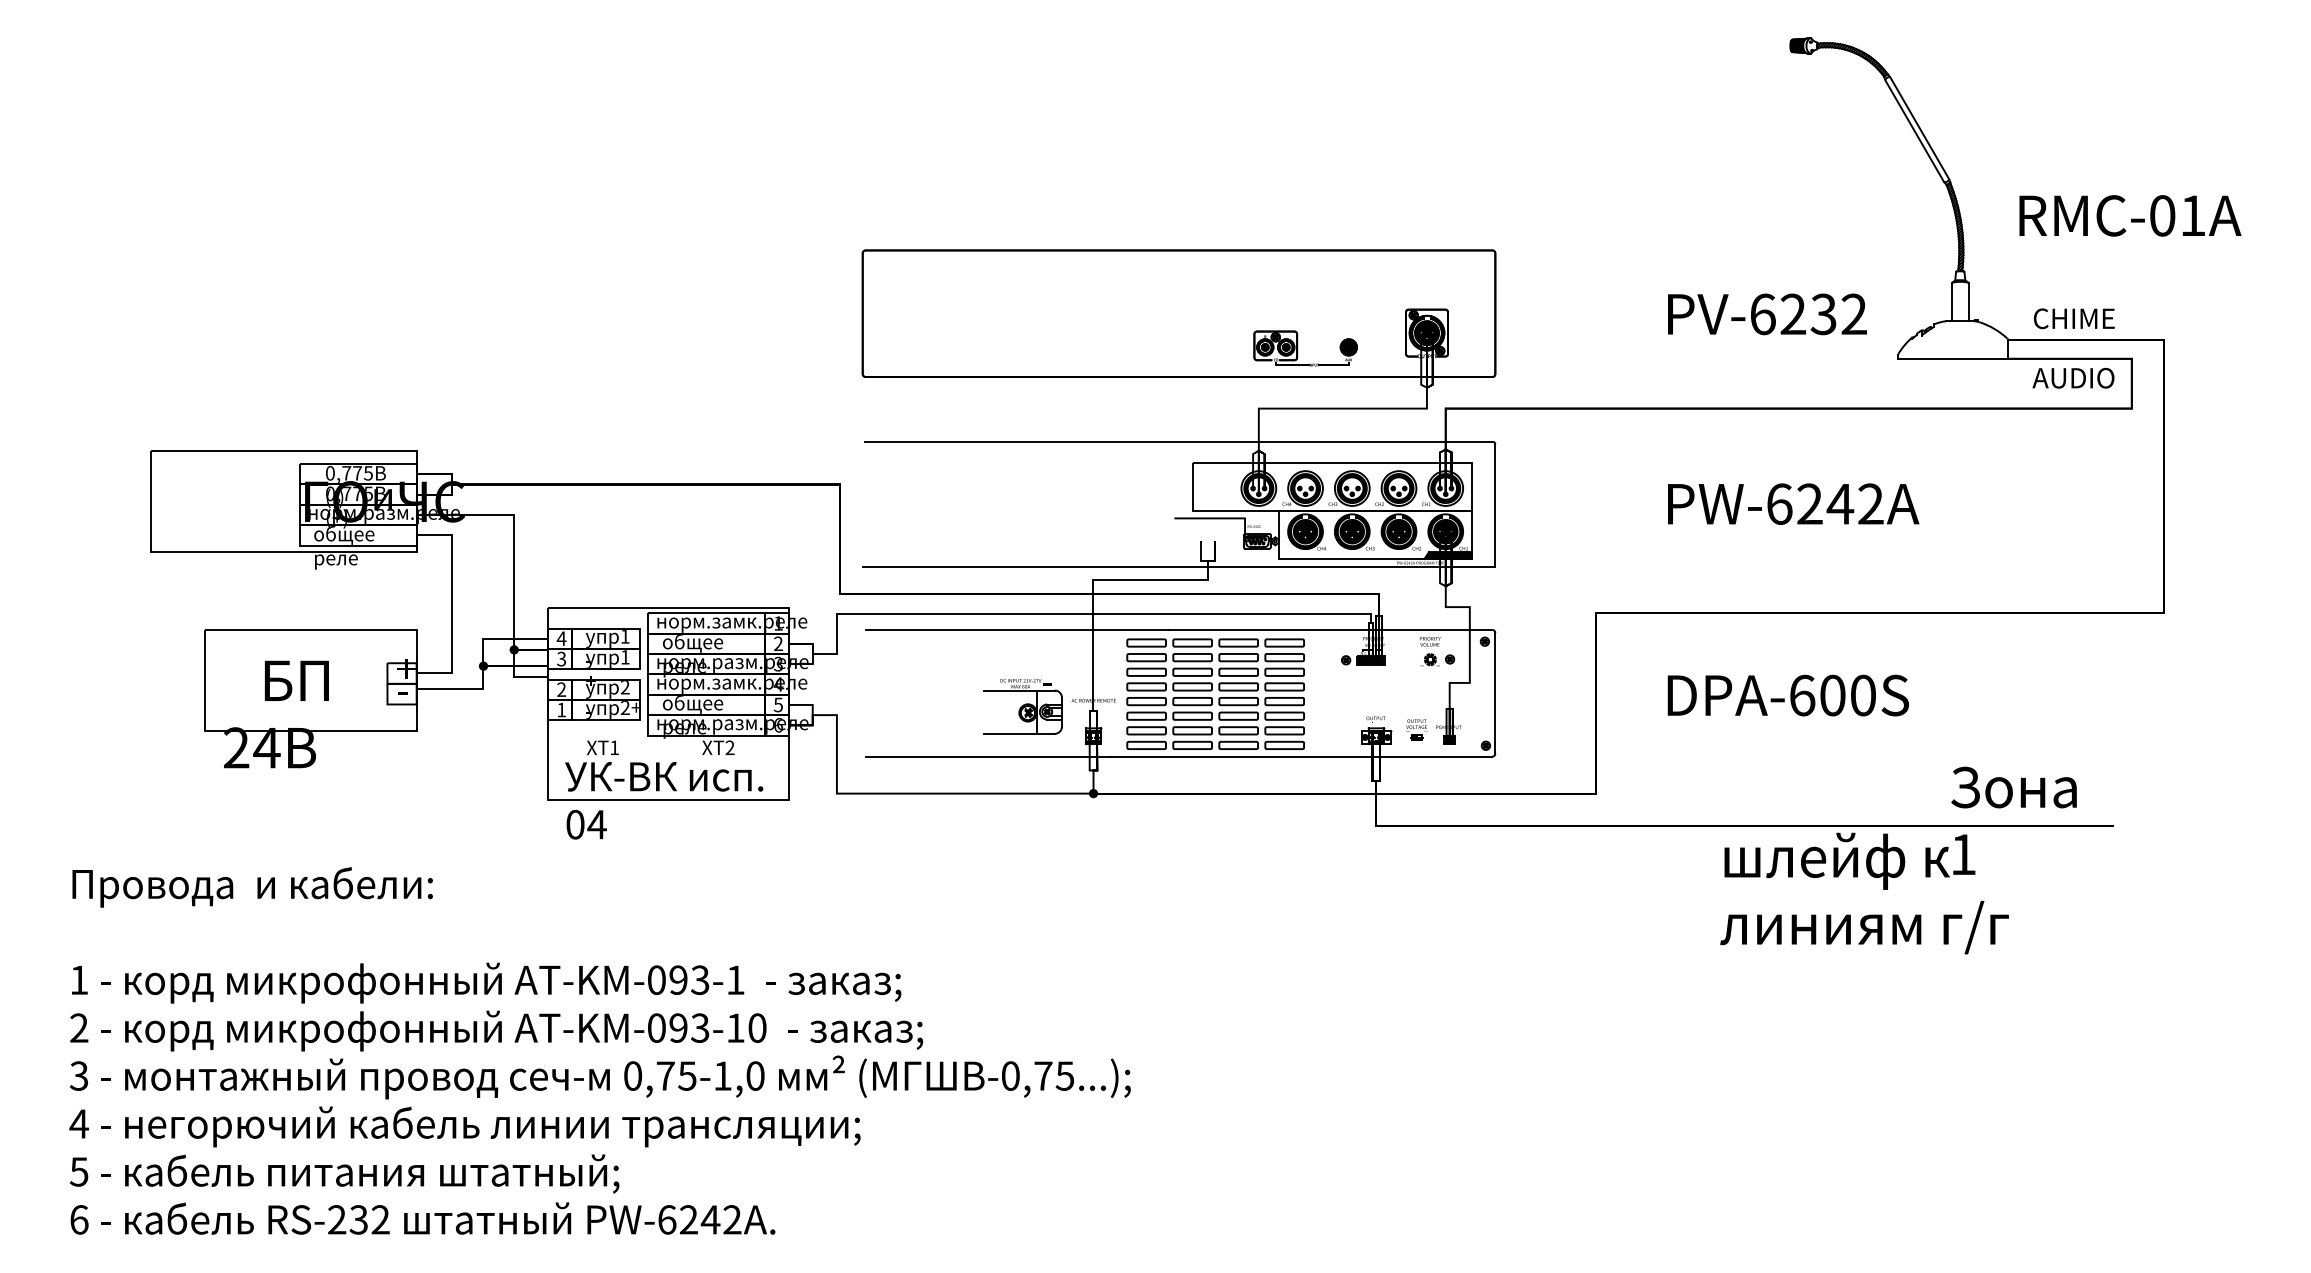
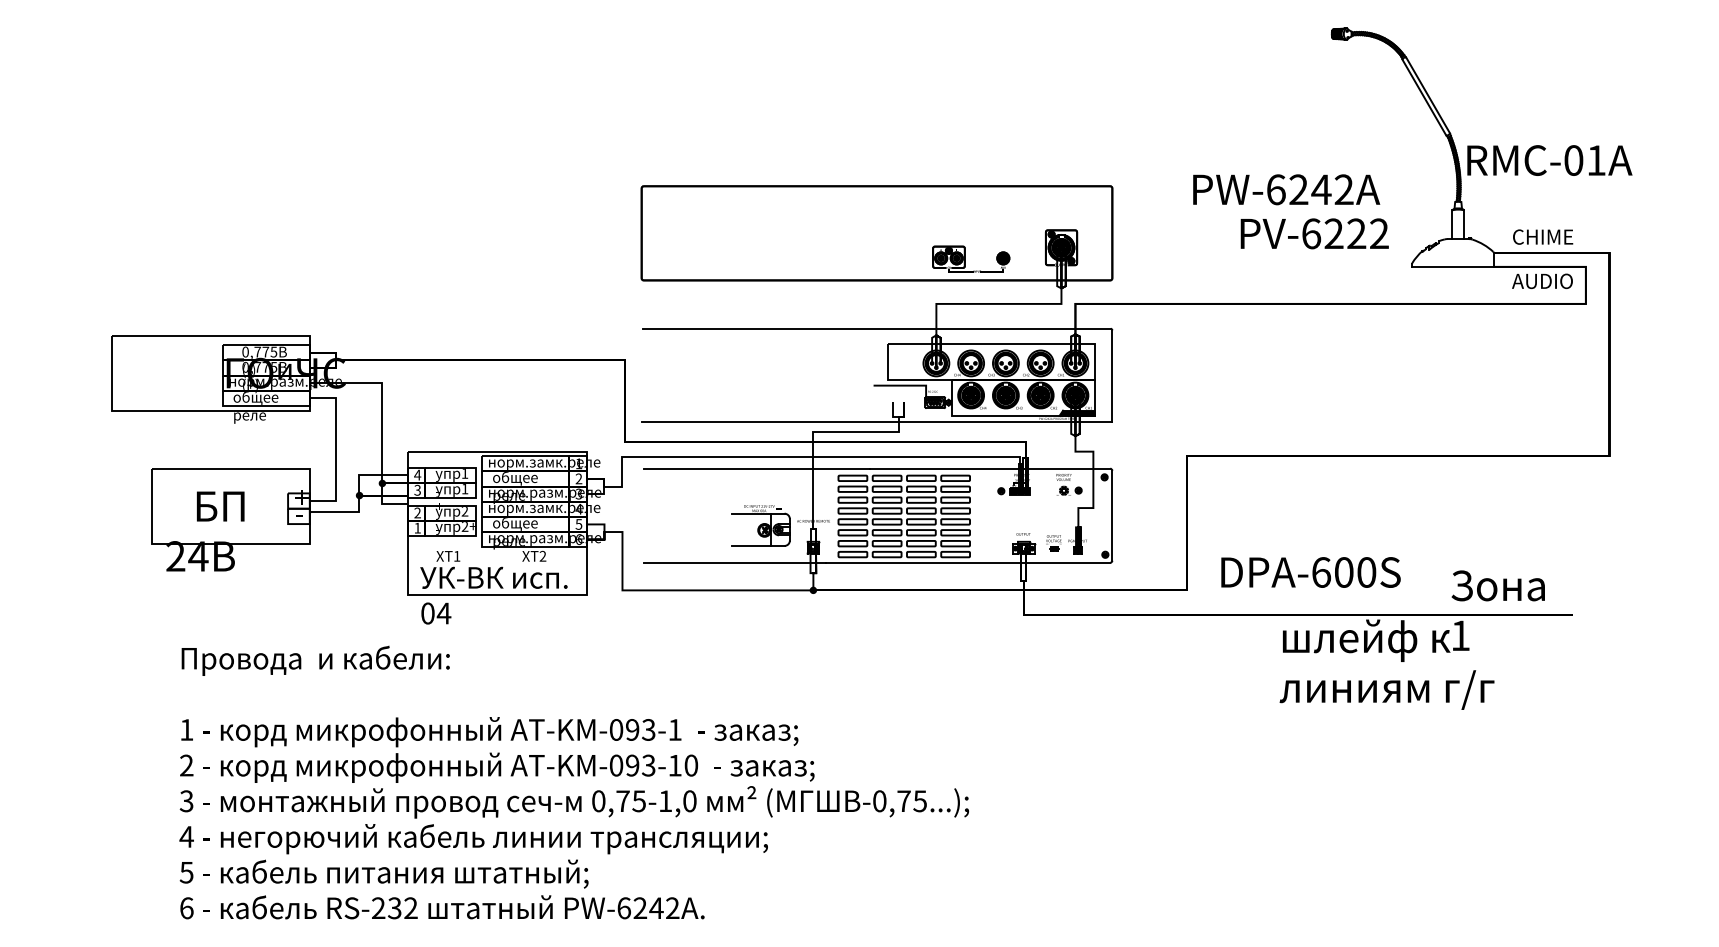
text: (2130, 215) -> (1549, 160), moved
text: (1823, 314) -> (1356, 233), PV-6232 -> PV-6222
text: (1793, 503) -> (1286, 189), moved
text: (1787, 695) -> (1310, 572), moved
text: (599, 1050) -> (573, 782), moved

